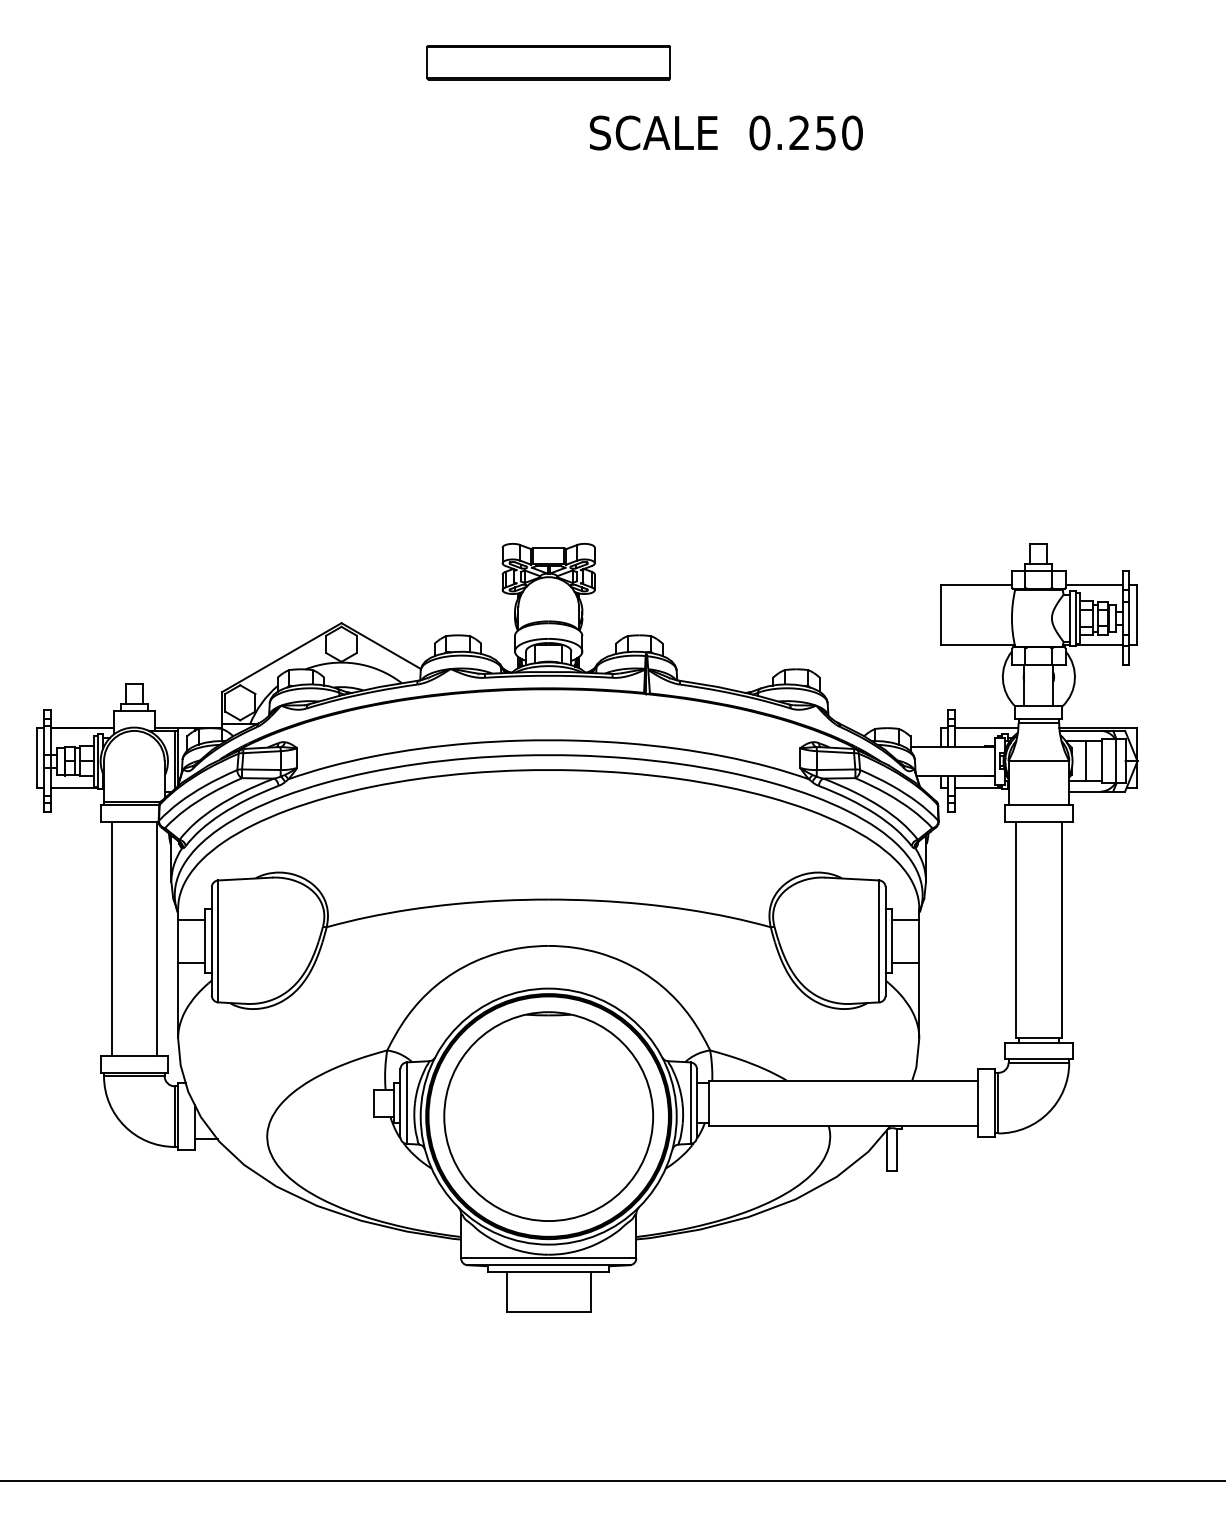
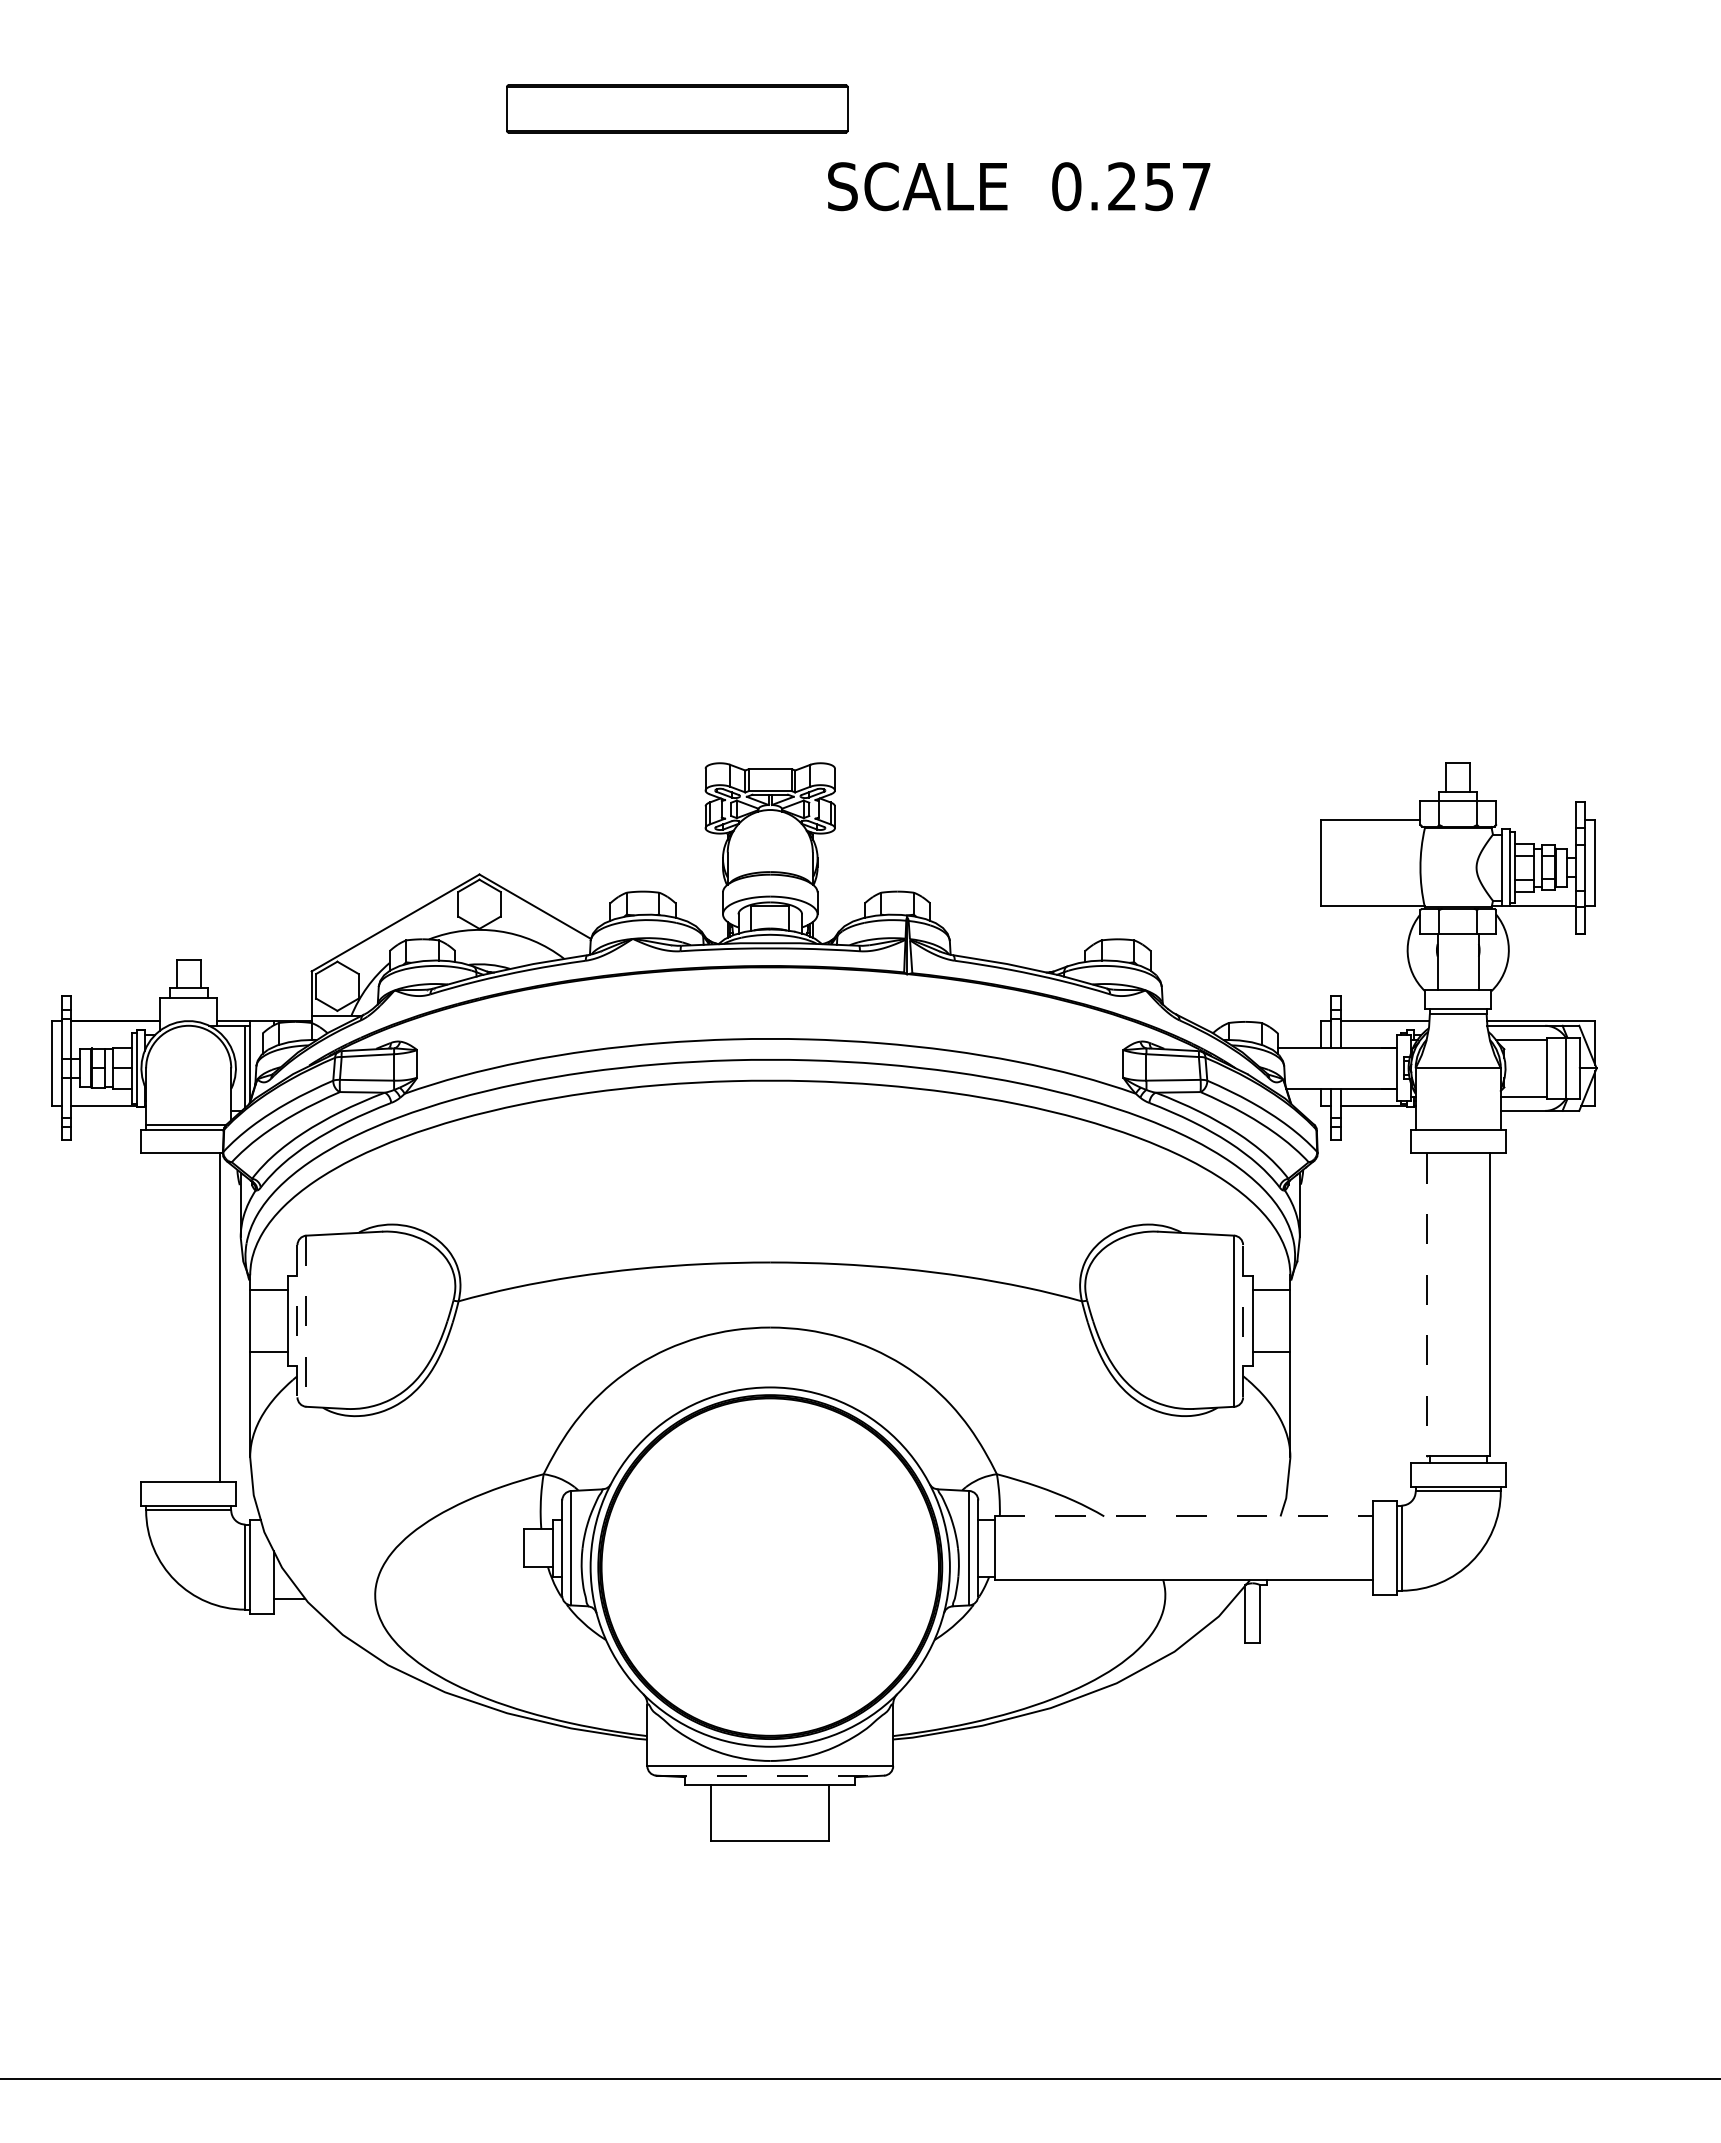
part: (548, 62) -> (677, 108), moved
text: (852, 132) -> (1196, 186), 0.250 -> 0.257
line: (1093, 584) -> (1535, 820), removed
line: (1086, 760) -> (1524, 1067), removed
line: (1016, 930) -> (1426, 1305), solid -> dashed
line: (111, 938) -> (156, 1317), removed
line: (885, 940) -> (1243, 1320), solid -> dashed
line: (211, 941) -> (297, 1321), solid -> dashed
line: (218, 941) -> (306, 1321), solid -> dashed
line: (843, 1080) -> (1184, 1516), solid -> dashed
part: (548, 1116) -> (769, 1566), removed
line: (548, 1265) -> (770, 1775), solid -> dashed

